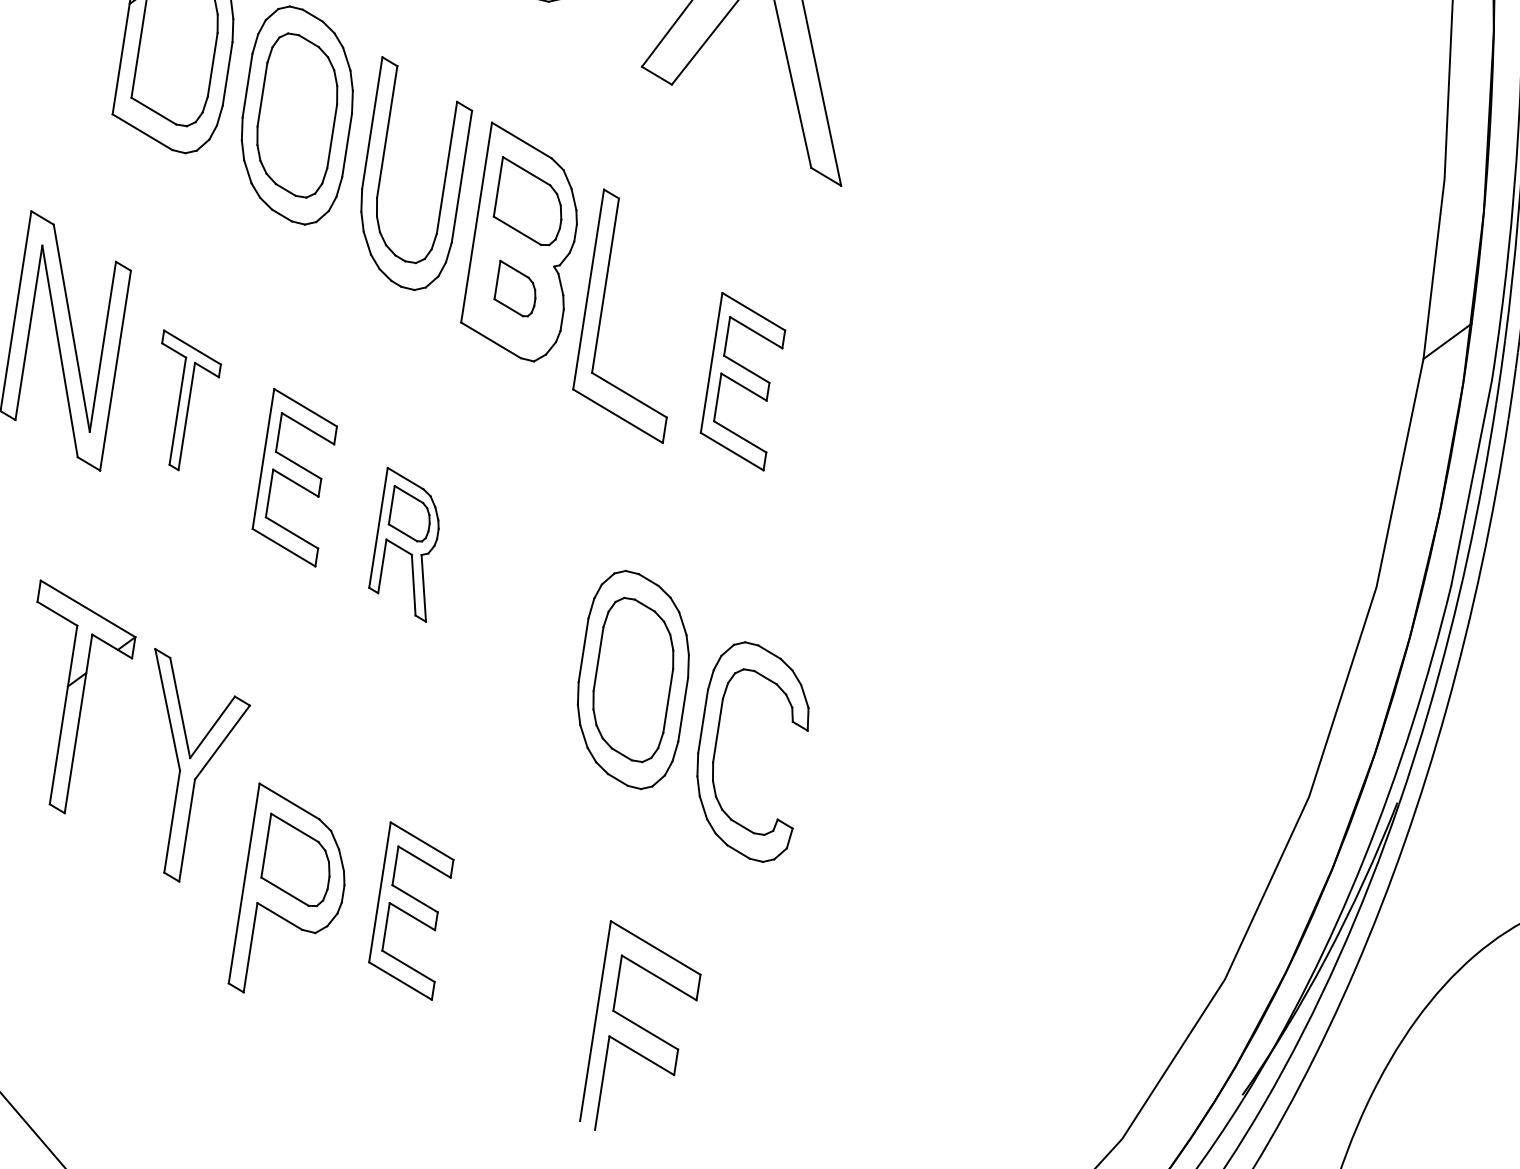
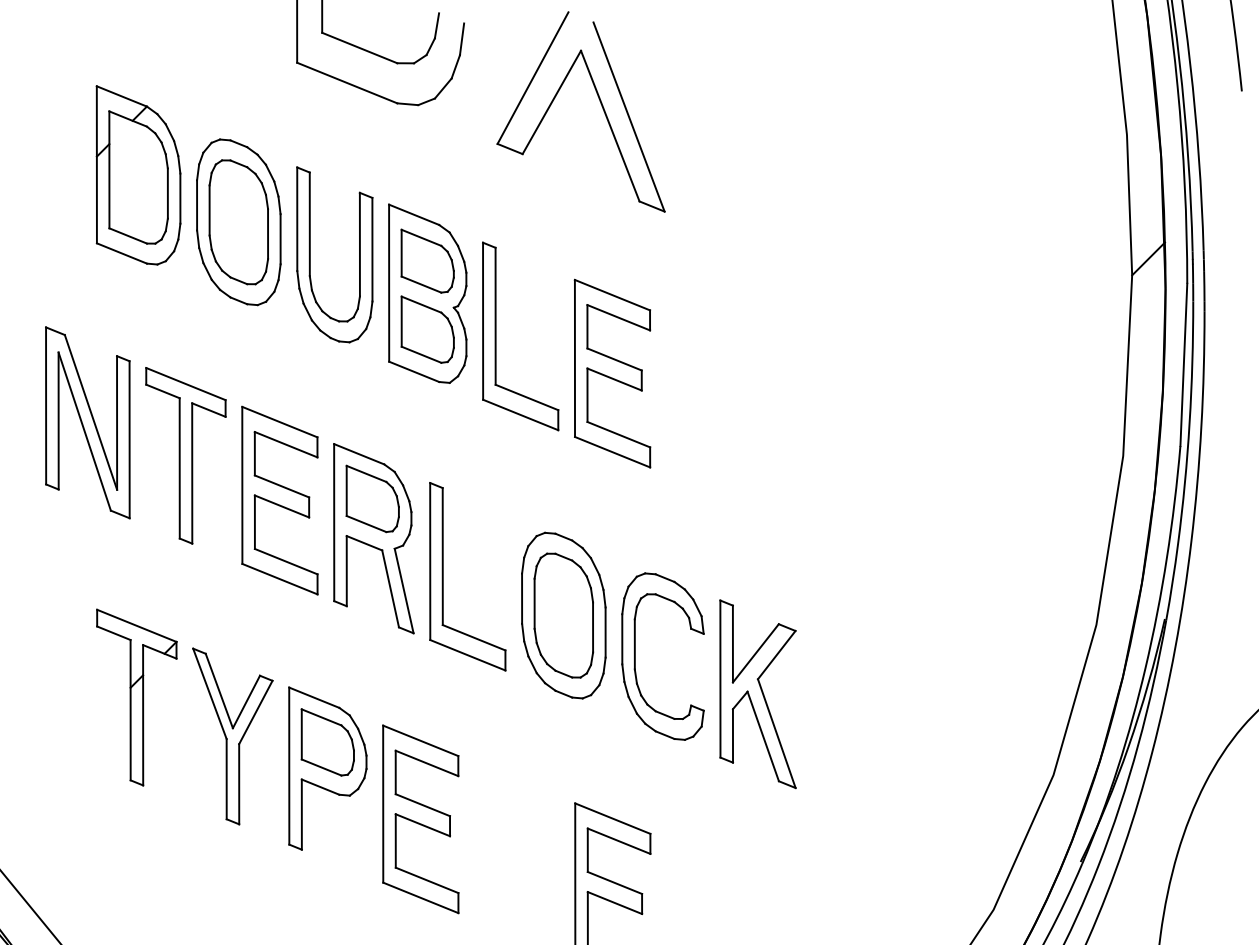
part: (516, 289) -> (427, 329), size x1.67
part: (742, 381) -> (612, 373), size x1.43
part: (183, 401) -> (185, 455), size x1.67
part: (294, 477) -> (279, 500), size x1.43
part: (406, 544) -> (373, 538), size x1.67
part: (487, 606) -> (443, 576), added
part: (864, 818) -> (757, 694), added
part: (292, 894) -> (327, 768), moved
part: (410, 911) -> (420, 819), size x1.43

